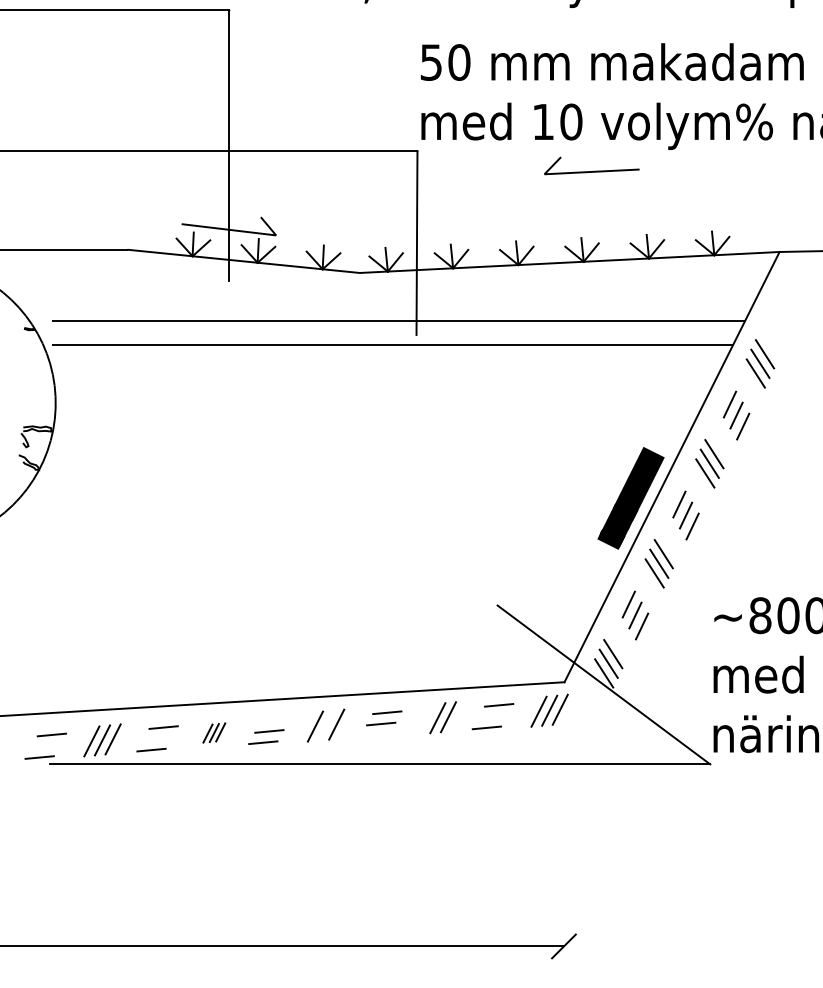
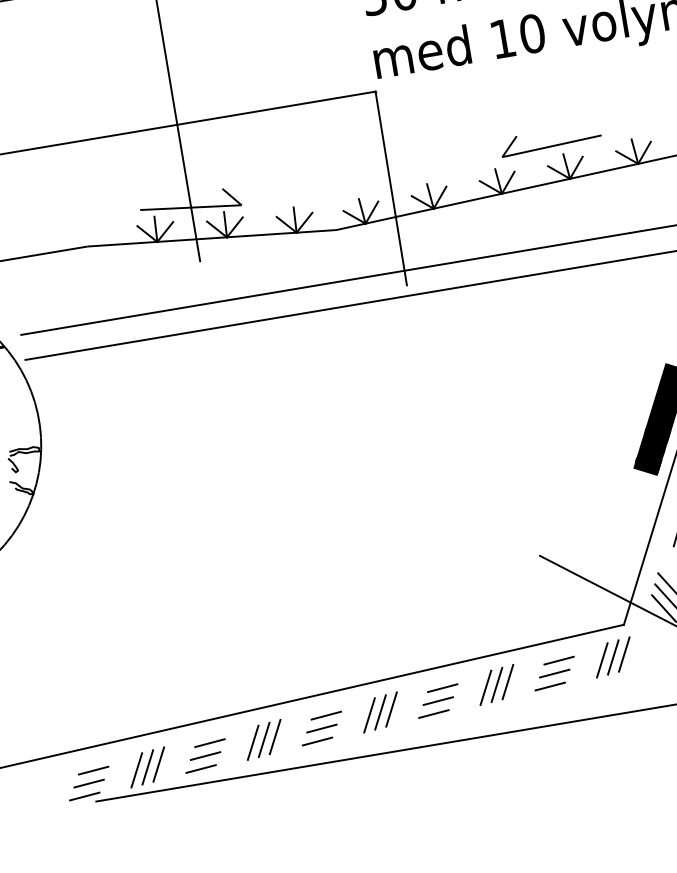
line: (593, 170) -> (553, 144), moved
line: (492, 716) -> (554, 673), added
line: (275, 719) -> (326, 714), added
line: (426, 719) -> (485, 688), added
line: (325, 725) -> (379, 712), added
part: (214, 732) -> (264, 739), size x1.67
line: (374, 735) -> (433, 714), added
line: (157, 738) -> (205, 755), added
line: (45, 745) -> (88, 782), added

